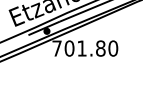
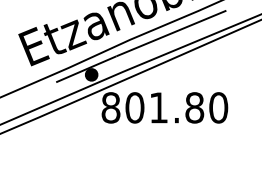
text: (56, 48) -> (109, 107), 701.80 -> 801.80

